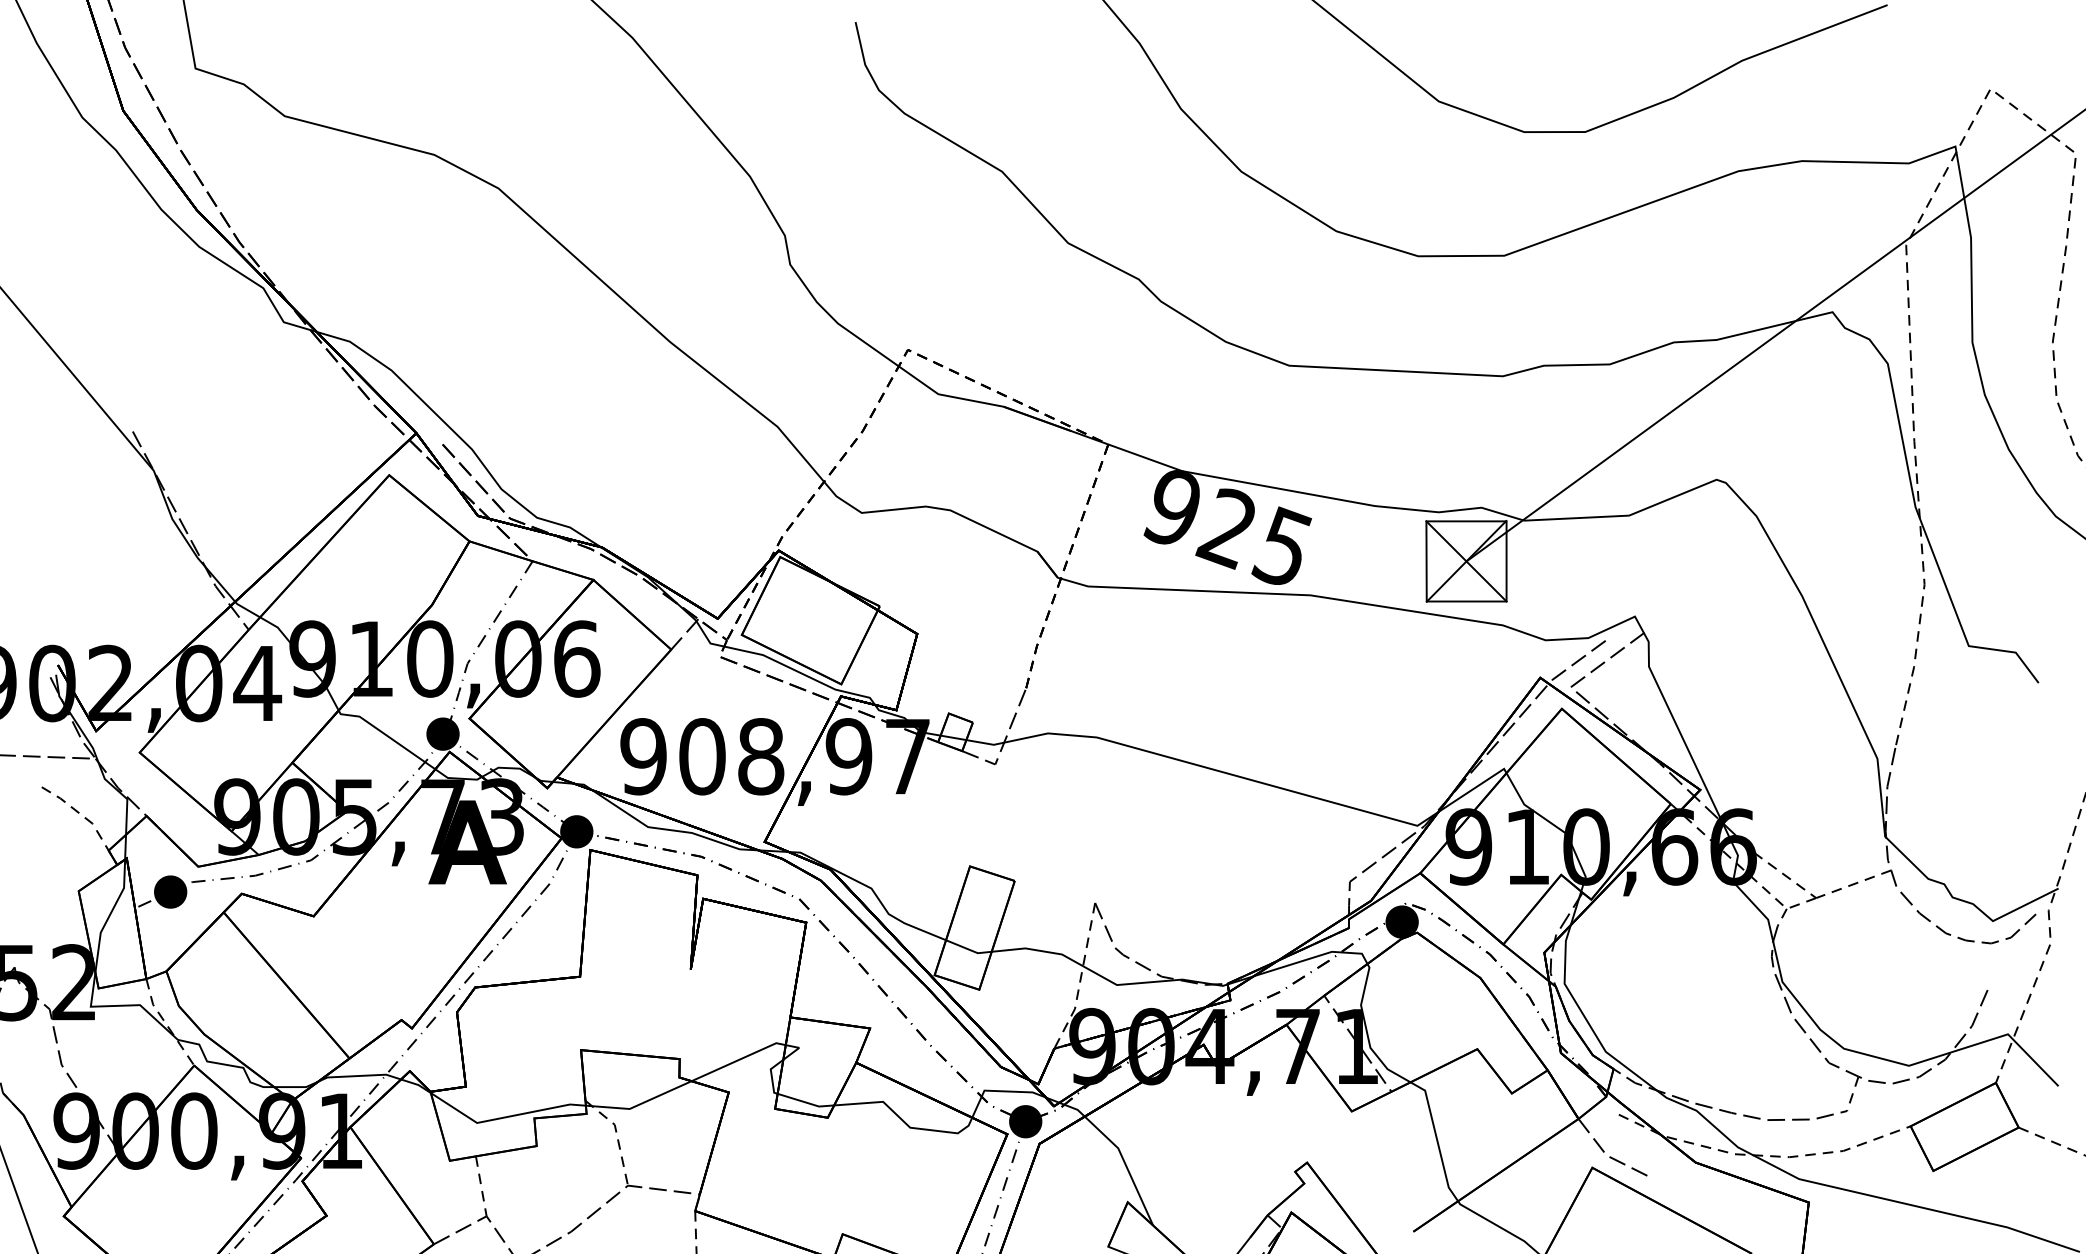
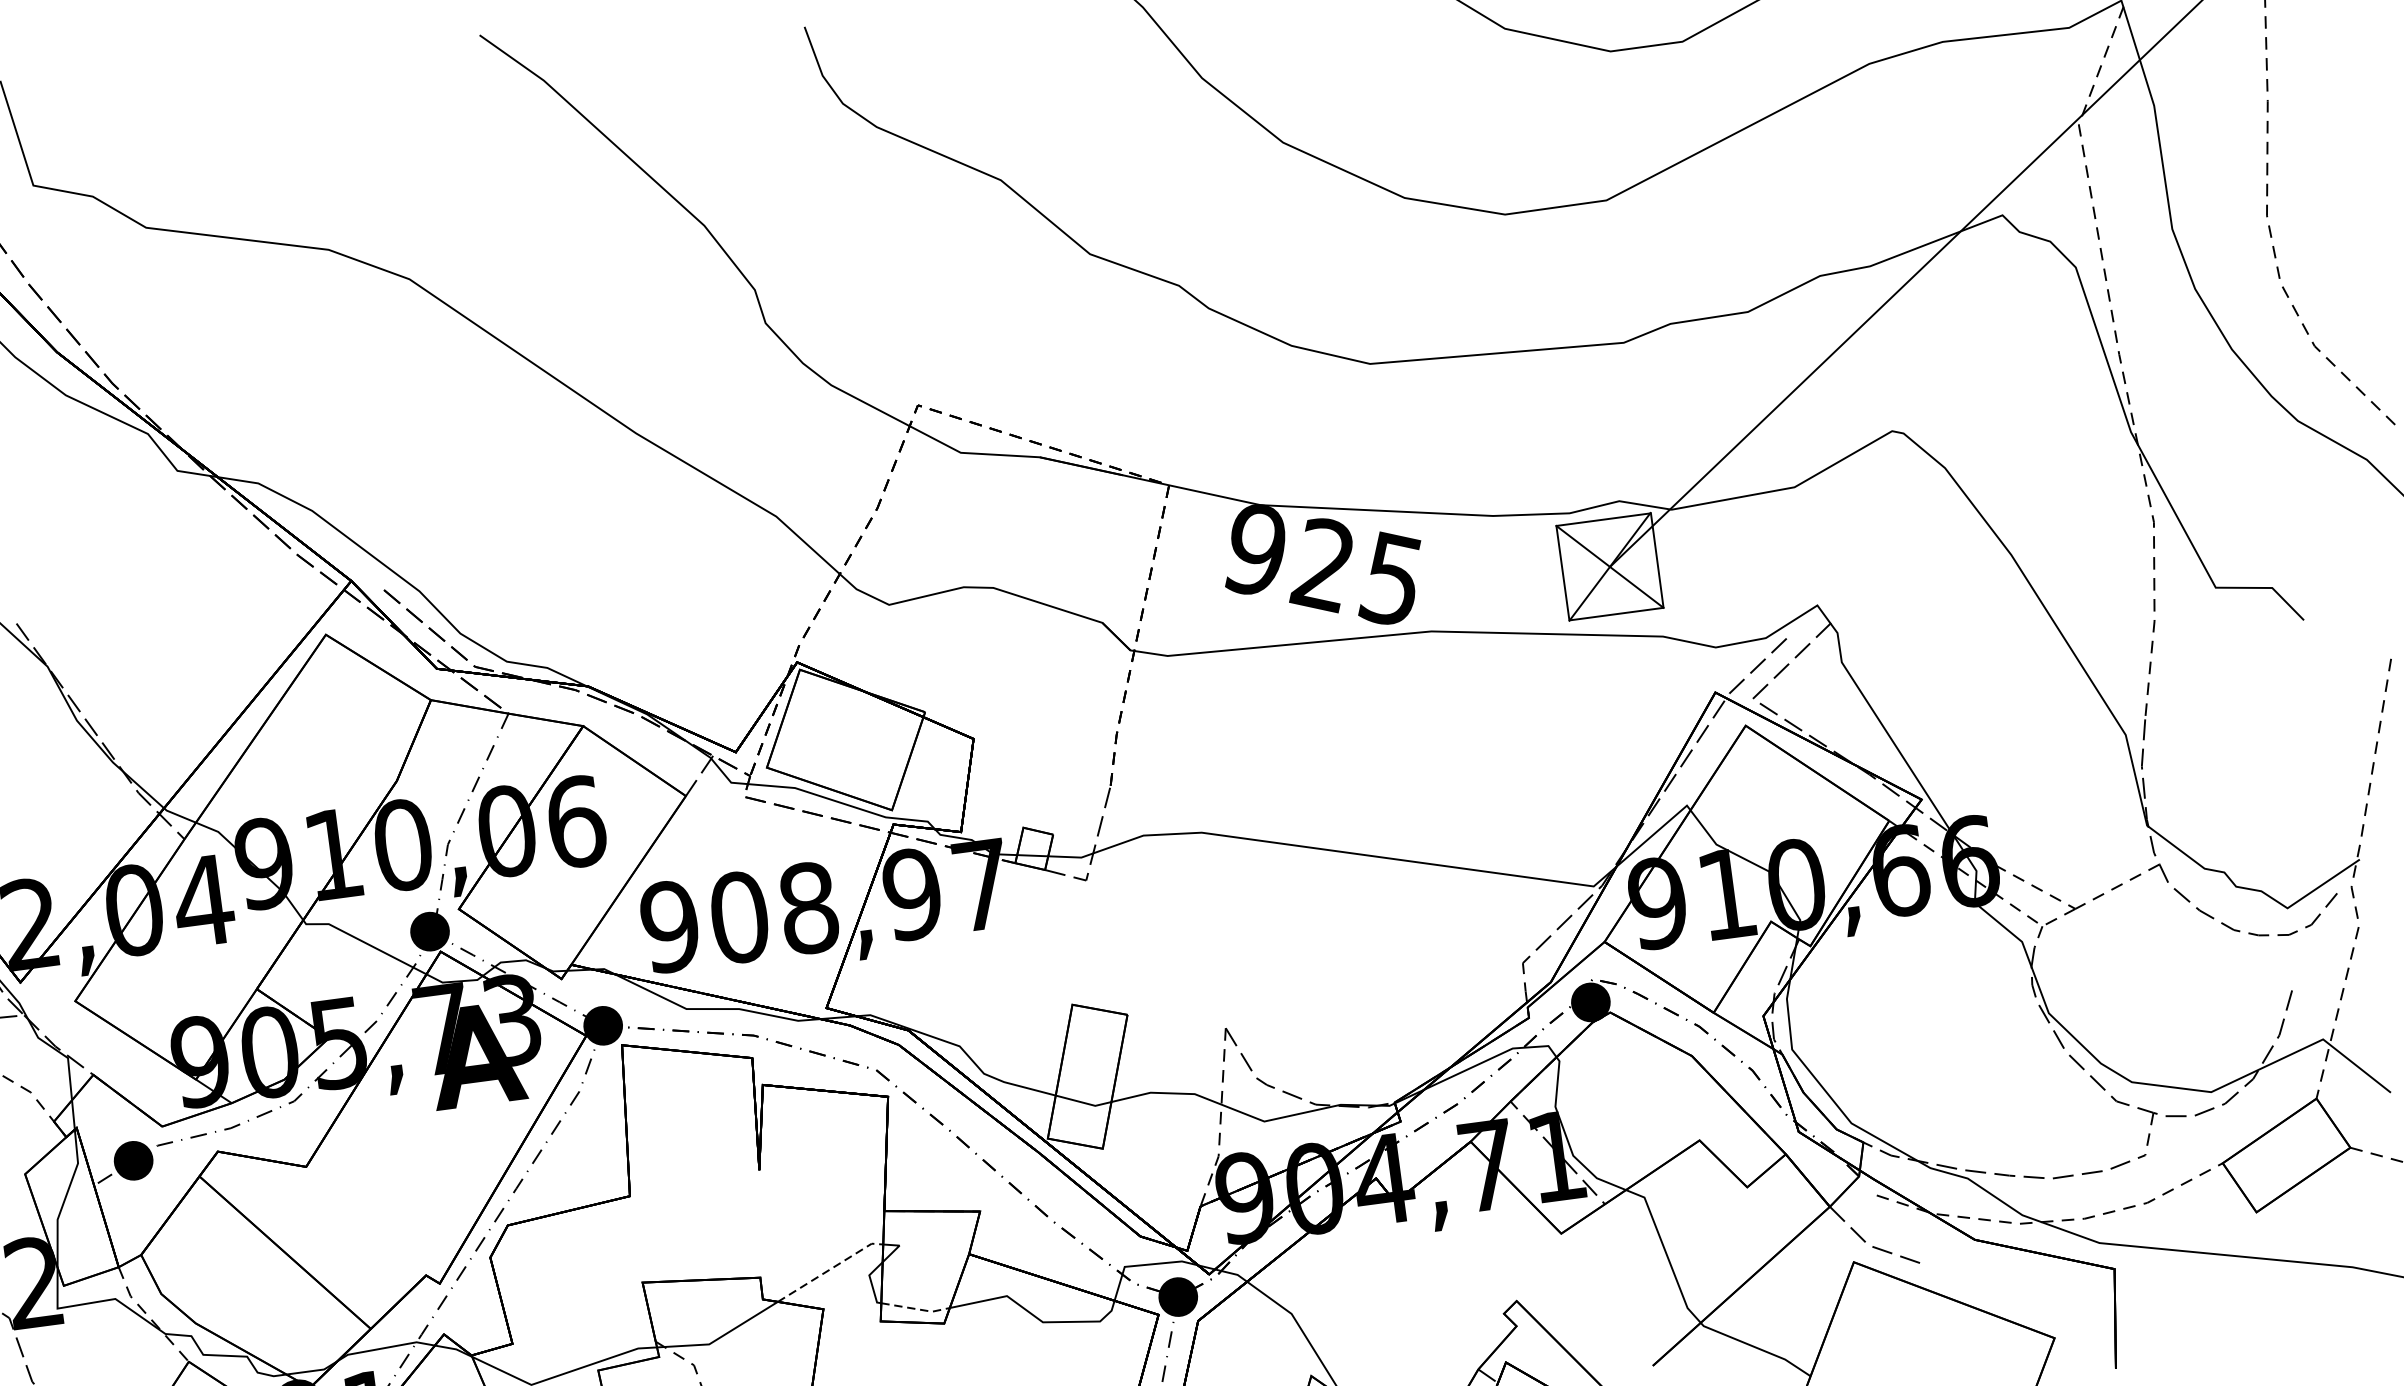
line: (738, 1059) -> (829, 1268), solid -> dashed
line: (806, 1102) -> (916, 1308), solid -> dashed

